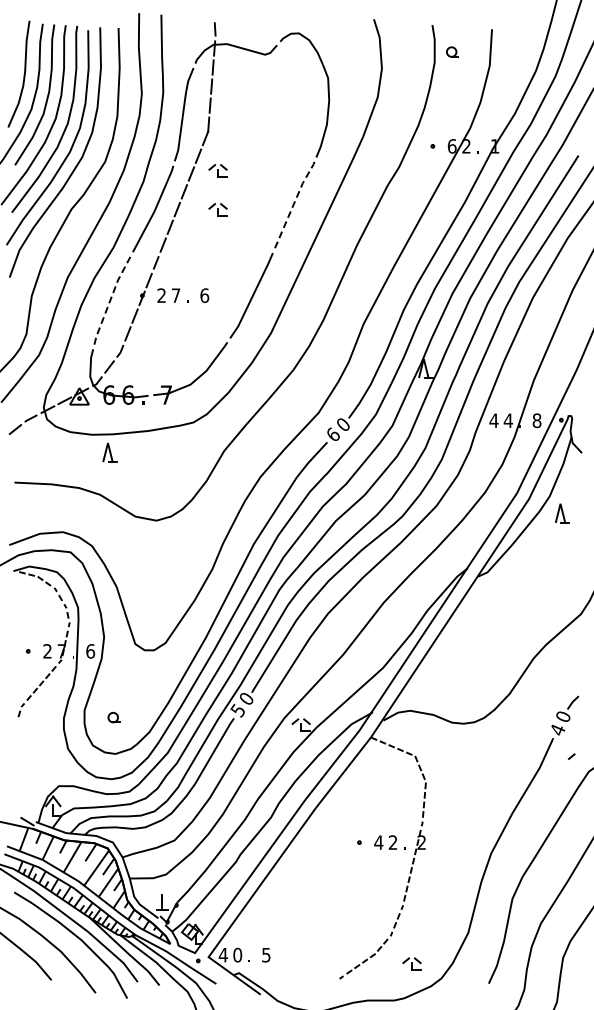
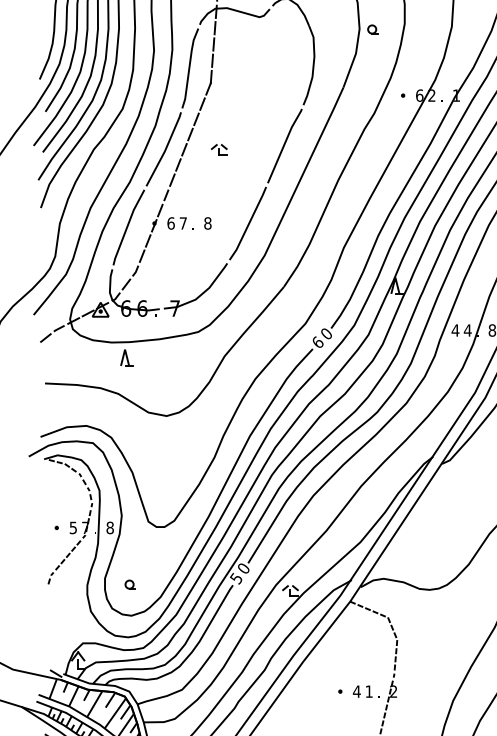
part: (452, 51) -> (372, 28), moved
part: (217, 170) -> (218, 116), removed
line: (293, 204) -> (283, 145), dashed -> solid
text: (161, 295) -> (170, 223), 2 -> 6
text: (204, 295) -> (207, 223), 6 -> 8
line: (110, 299) -> (127, 226), dashed -> solid
text: (47, 651) -> (73, 528), 2 -> 5
text: (90, 651) -> (110, 528), 6 -> 8
text: (392, 842) -> (368, 691), 2 -> 1

